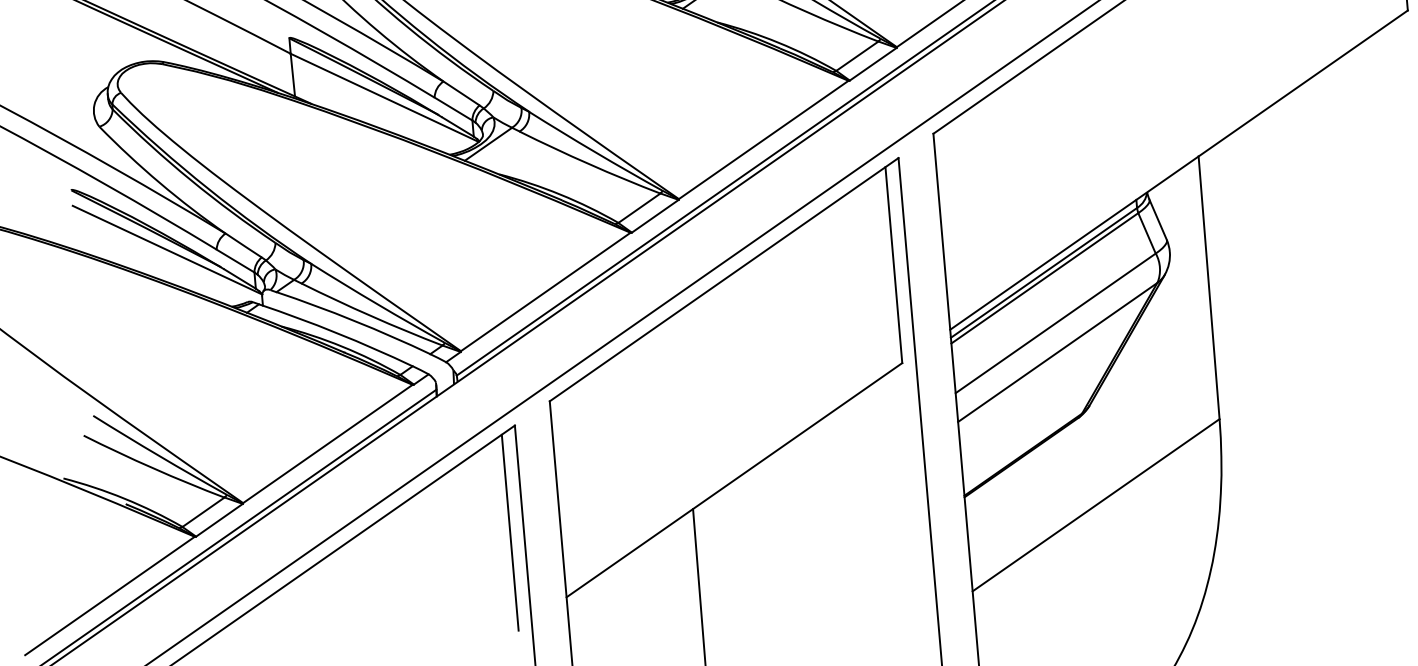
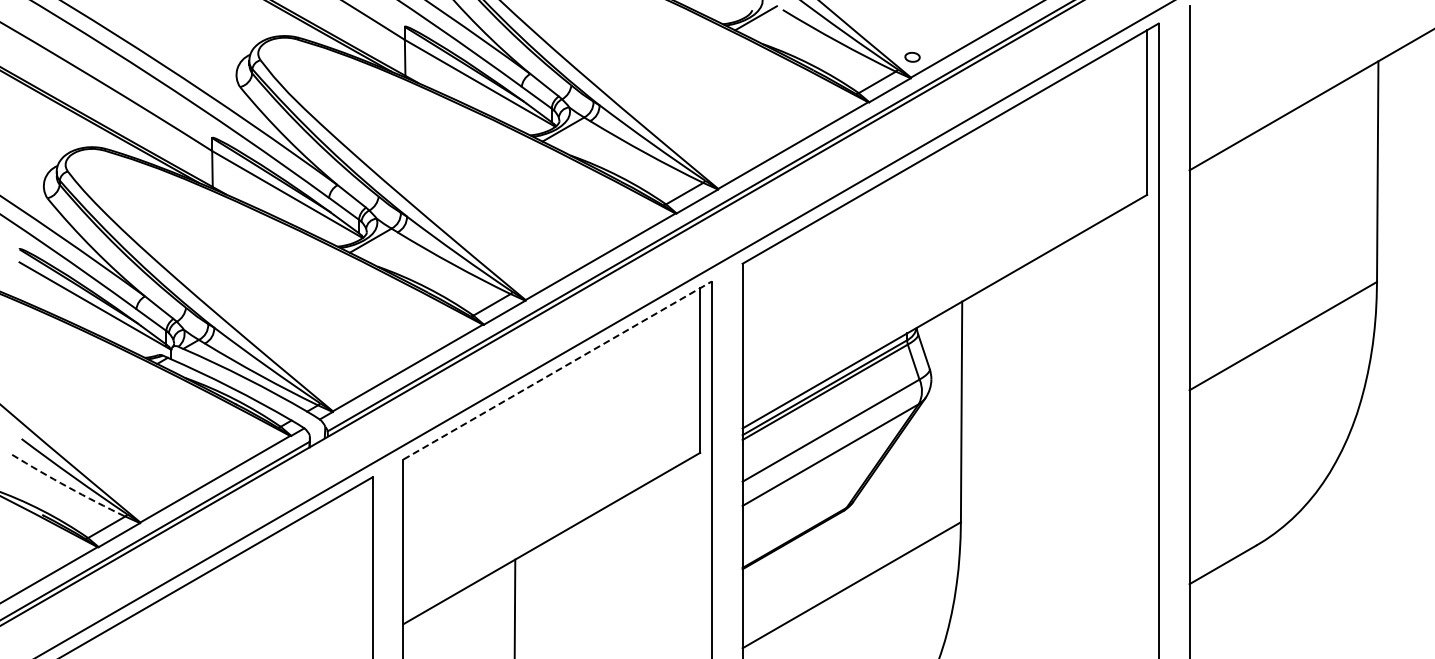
line: (724, 279) -> (557, 370), solid -> dashed
arc: (154, 468) -> (68, 487), solid -> dashed
line: (510, 532) -> (361, 566), removed

